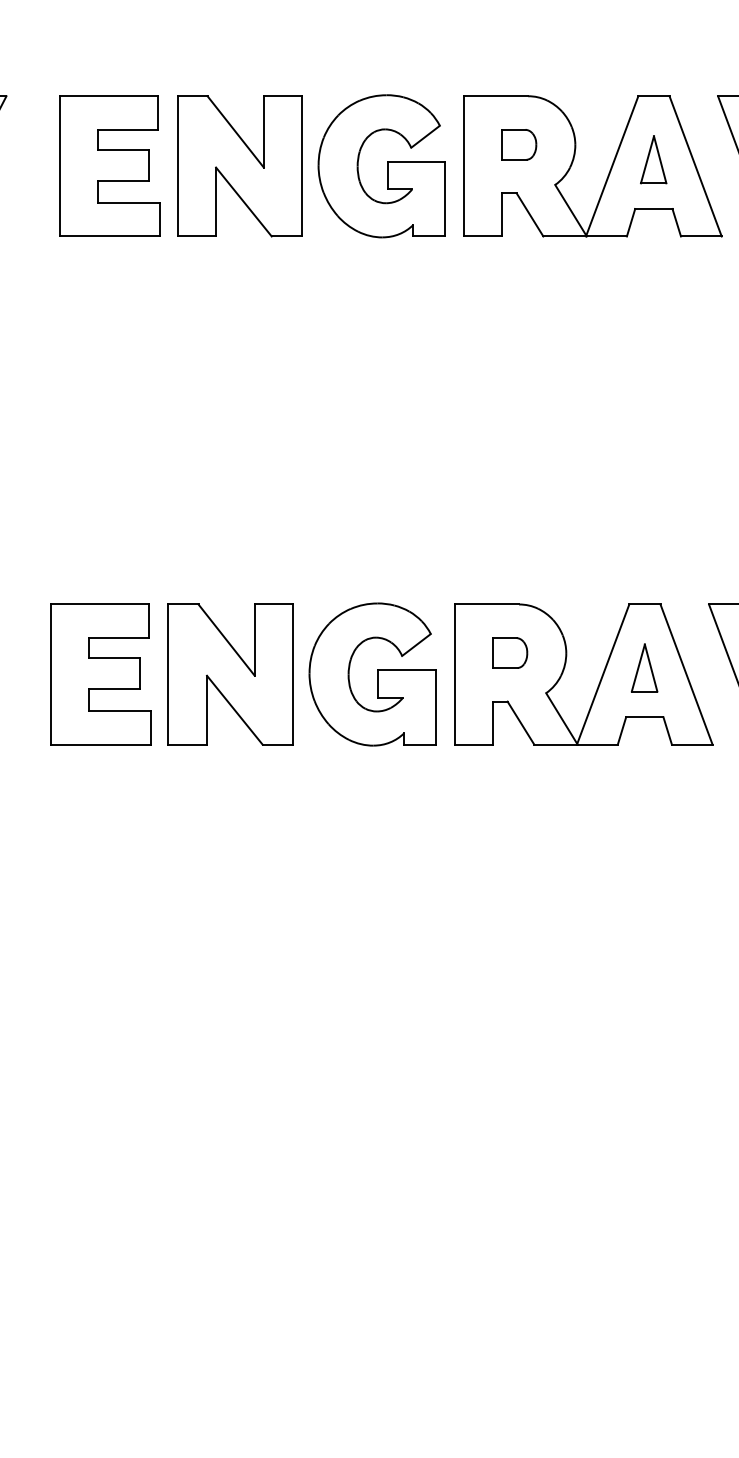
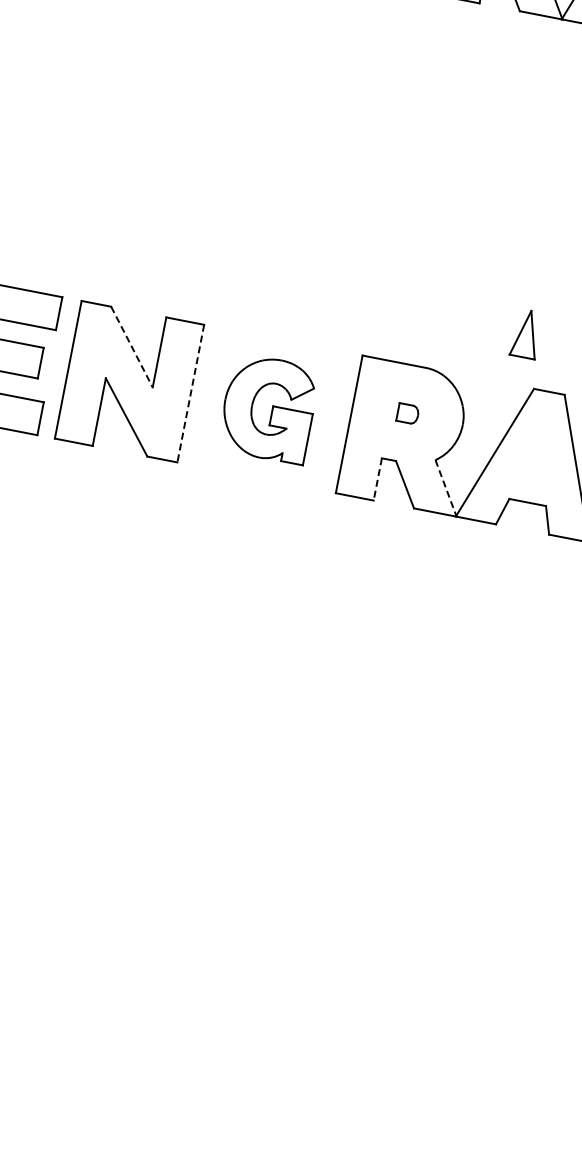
line: (226, 640) -> (131, 347), solid -> dashed
part: (510, 652) -> (408, 413), size x0.6
part: (644, 667) -> (526, 333), moved
part: (372, 674) -> (268, 408), size x0.7
line: (293, 675) -> (190, 394), solid -> dashed
line: (562, 719) -> (446, 489), solid -> dashed
line: (493, 723) -> (377, 479), solid -> dashed

